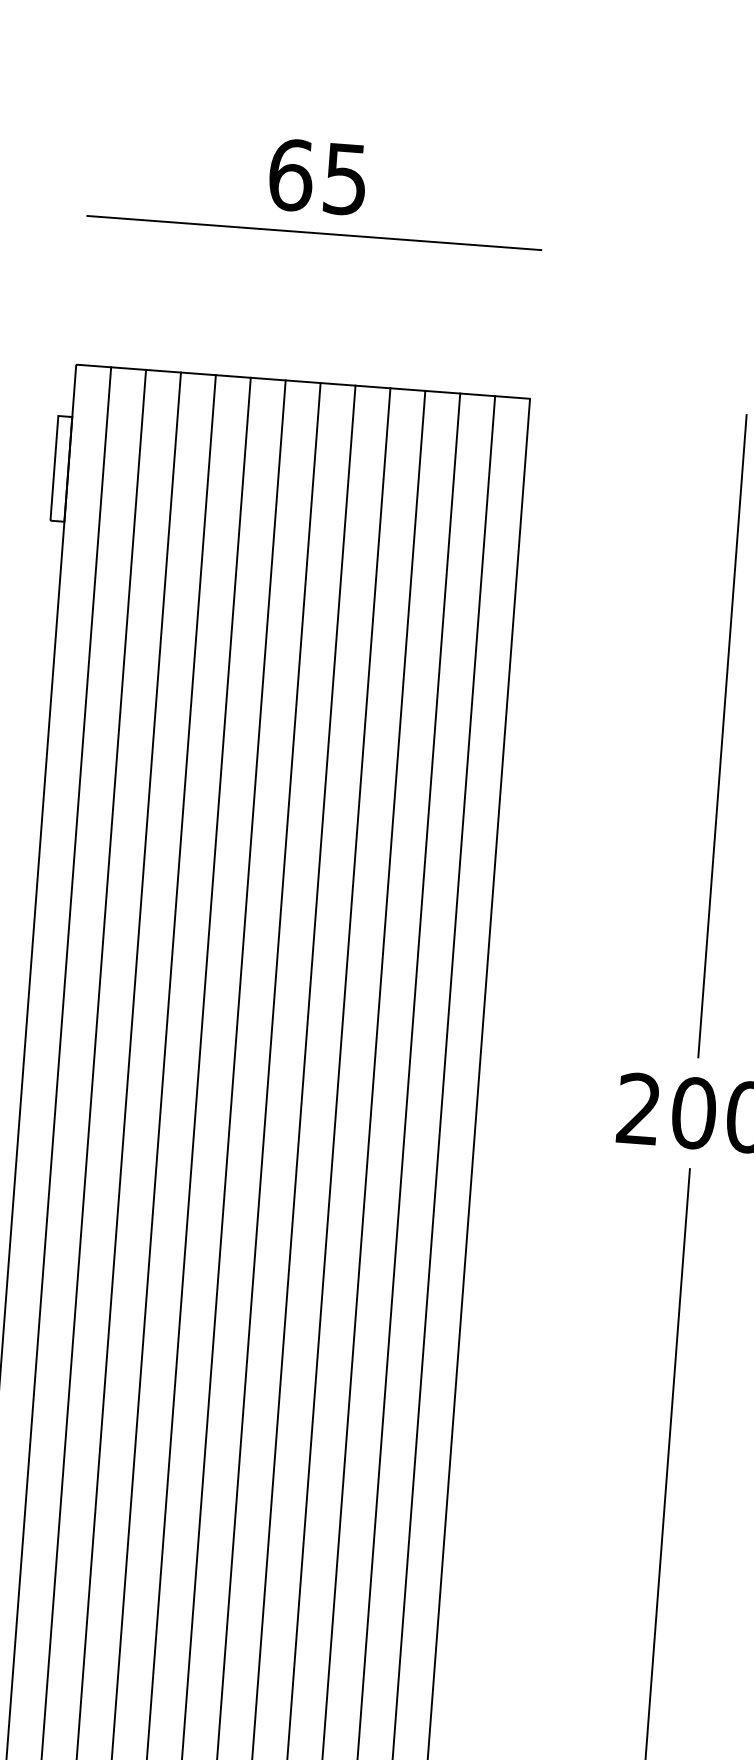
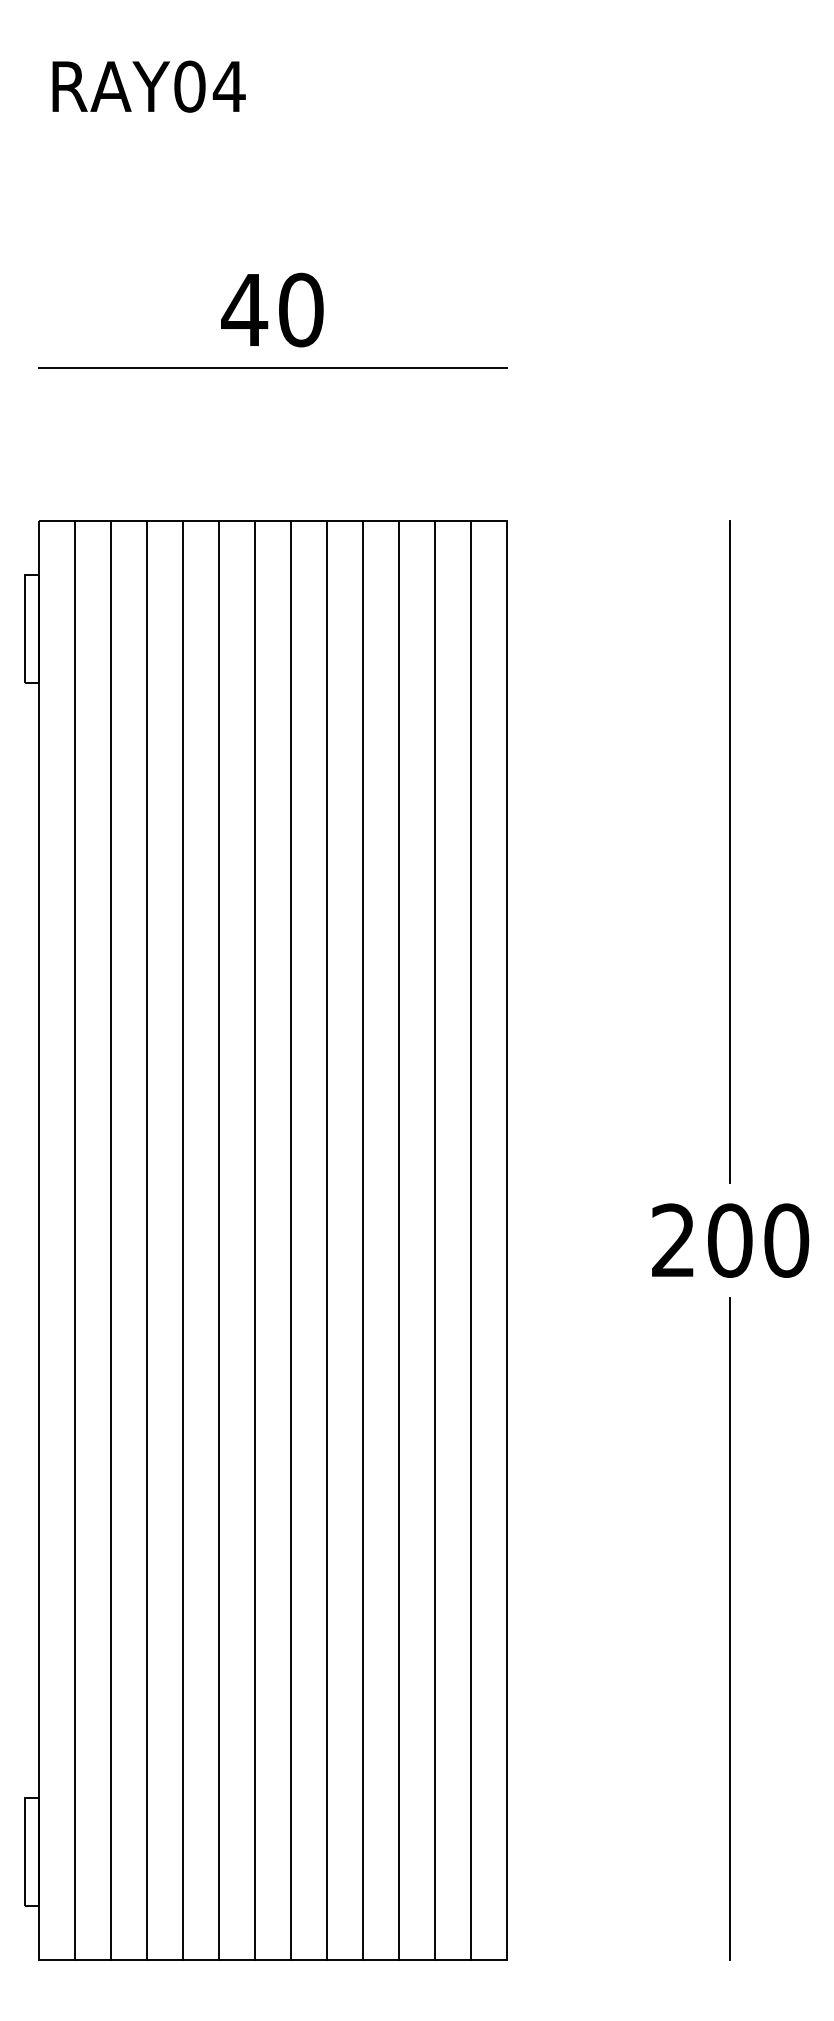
text: (317, 176) -> (272, 309), 65 -> 40

